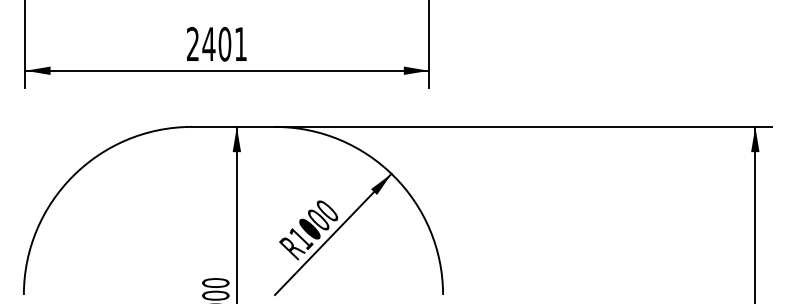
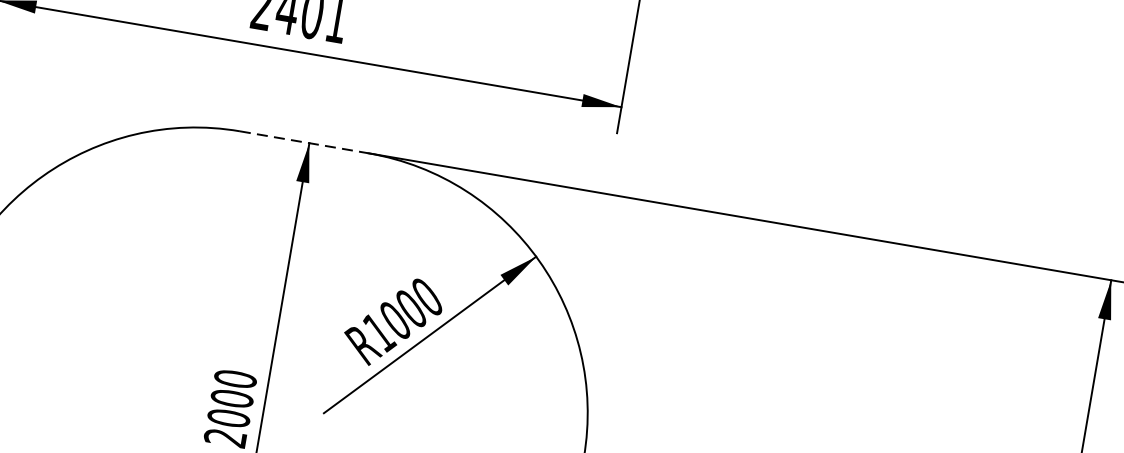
line: (233, 126) -> (304, 141), solid -> dashed

